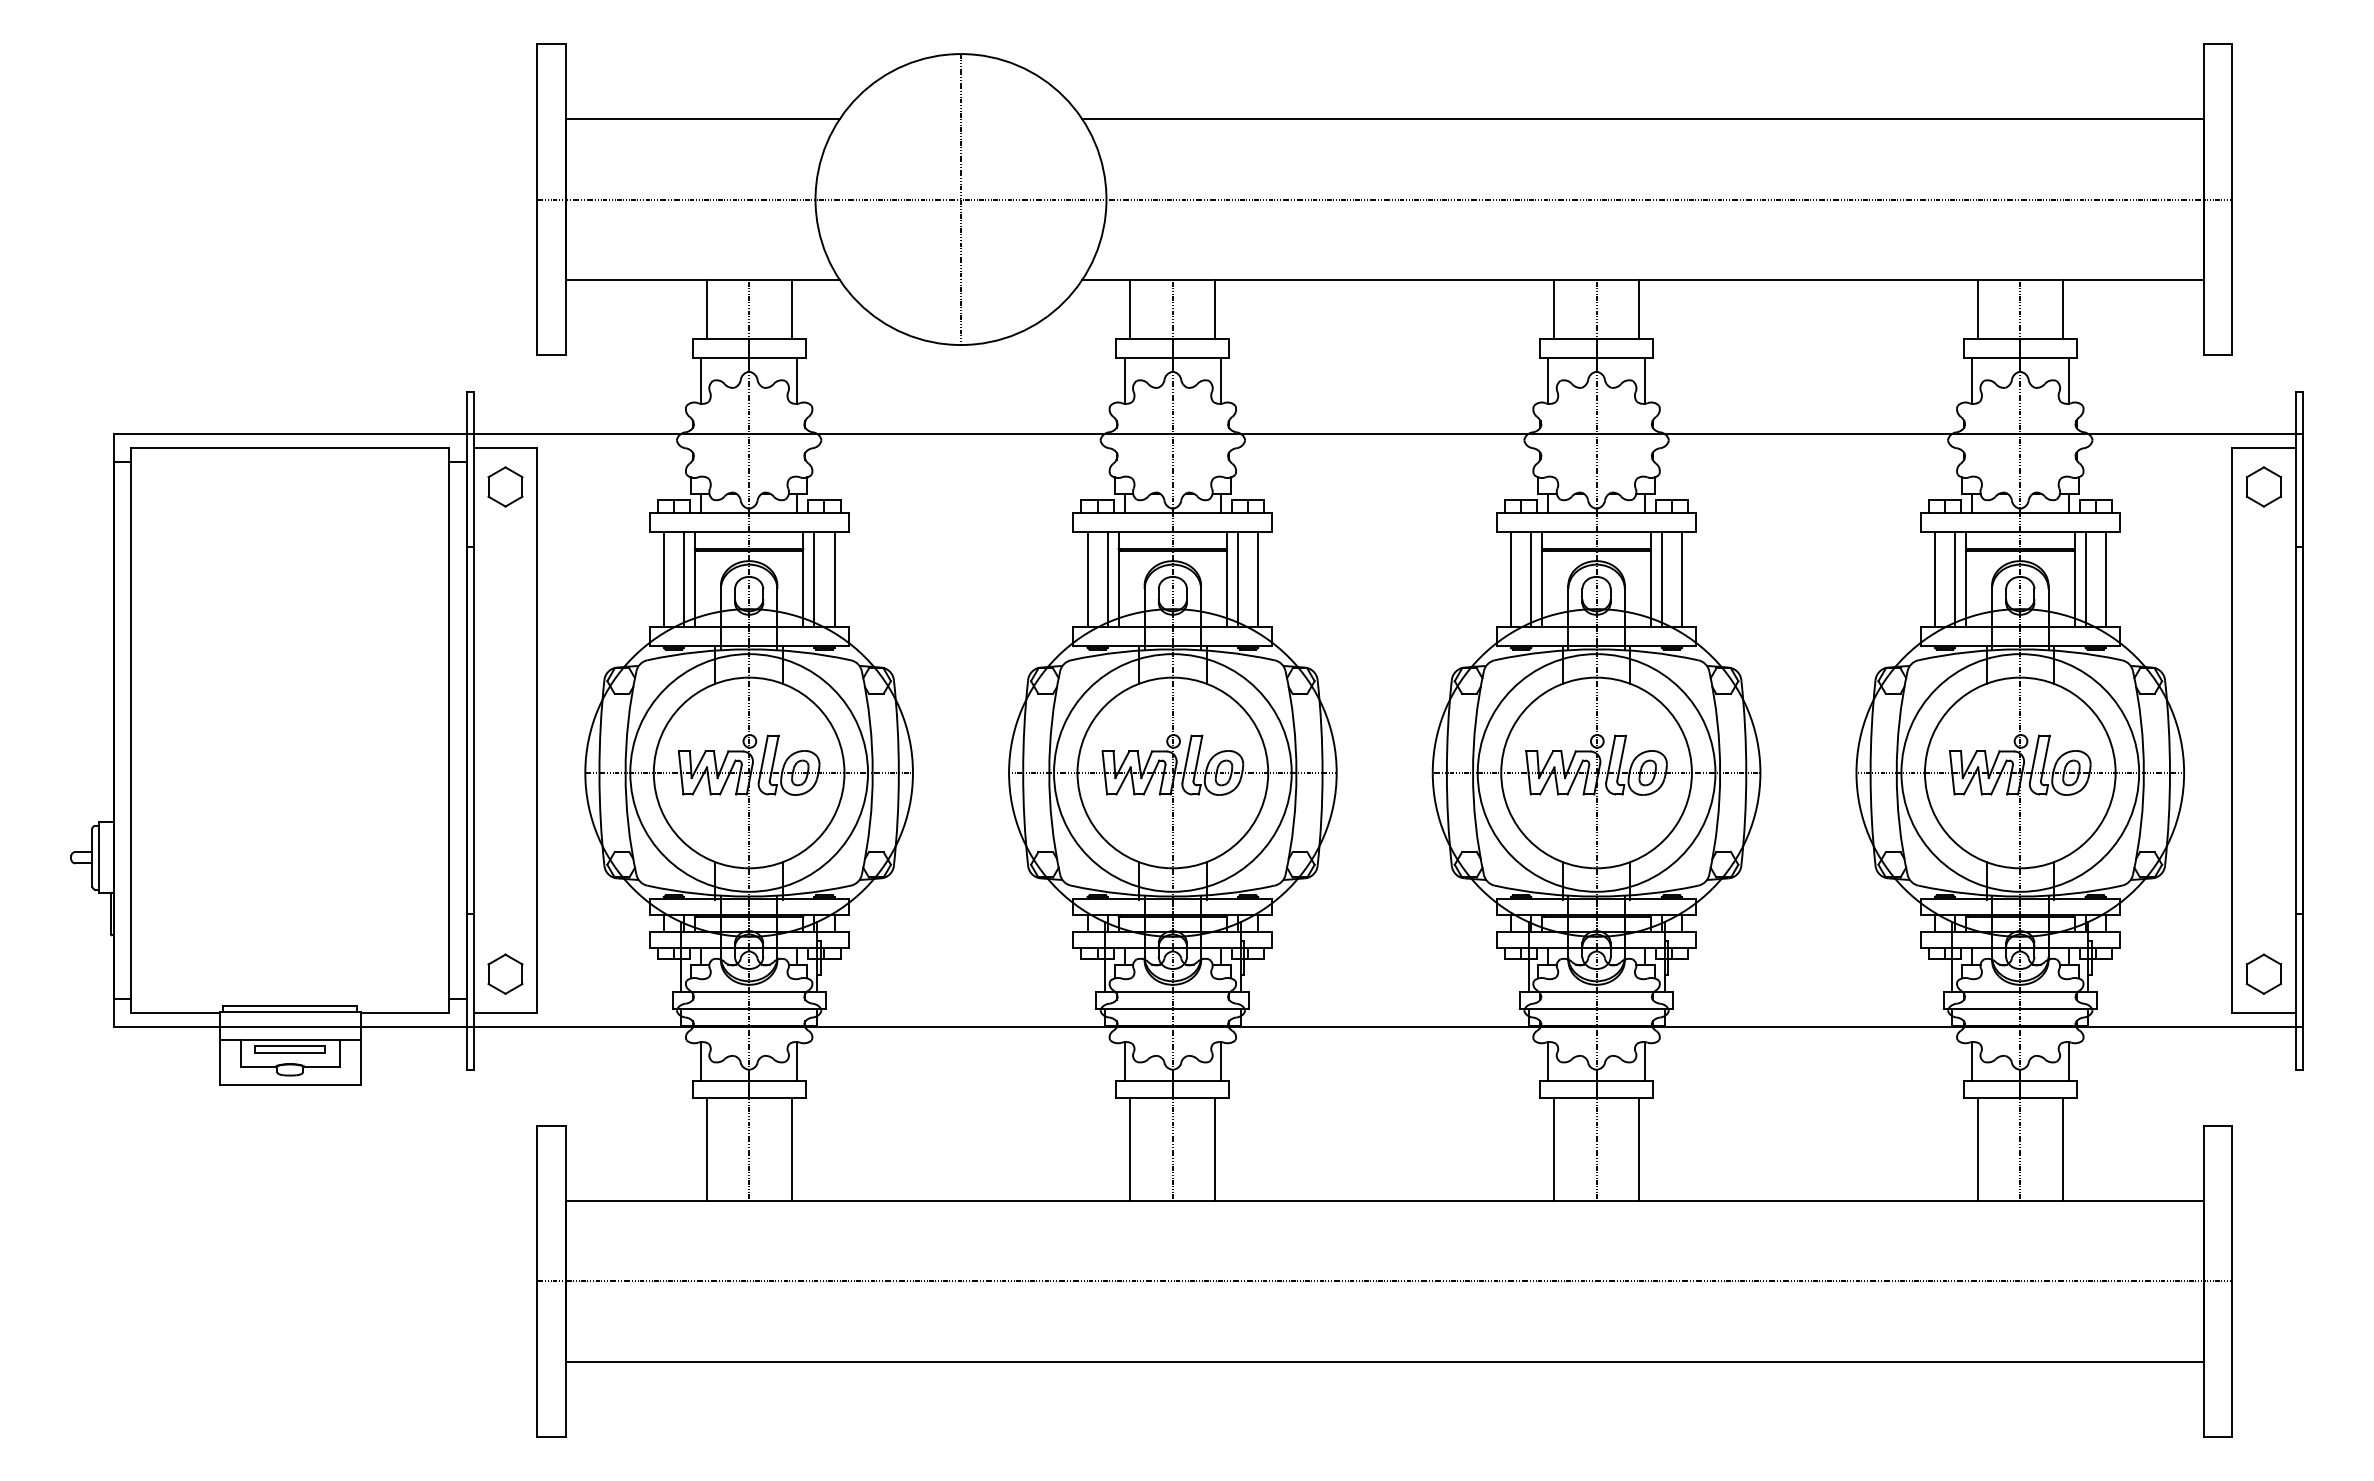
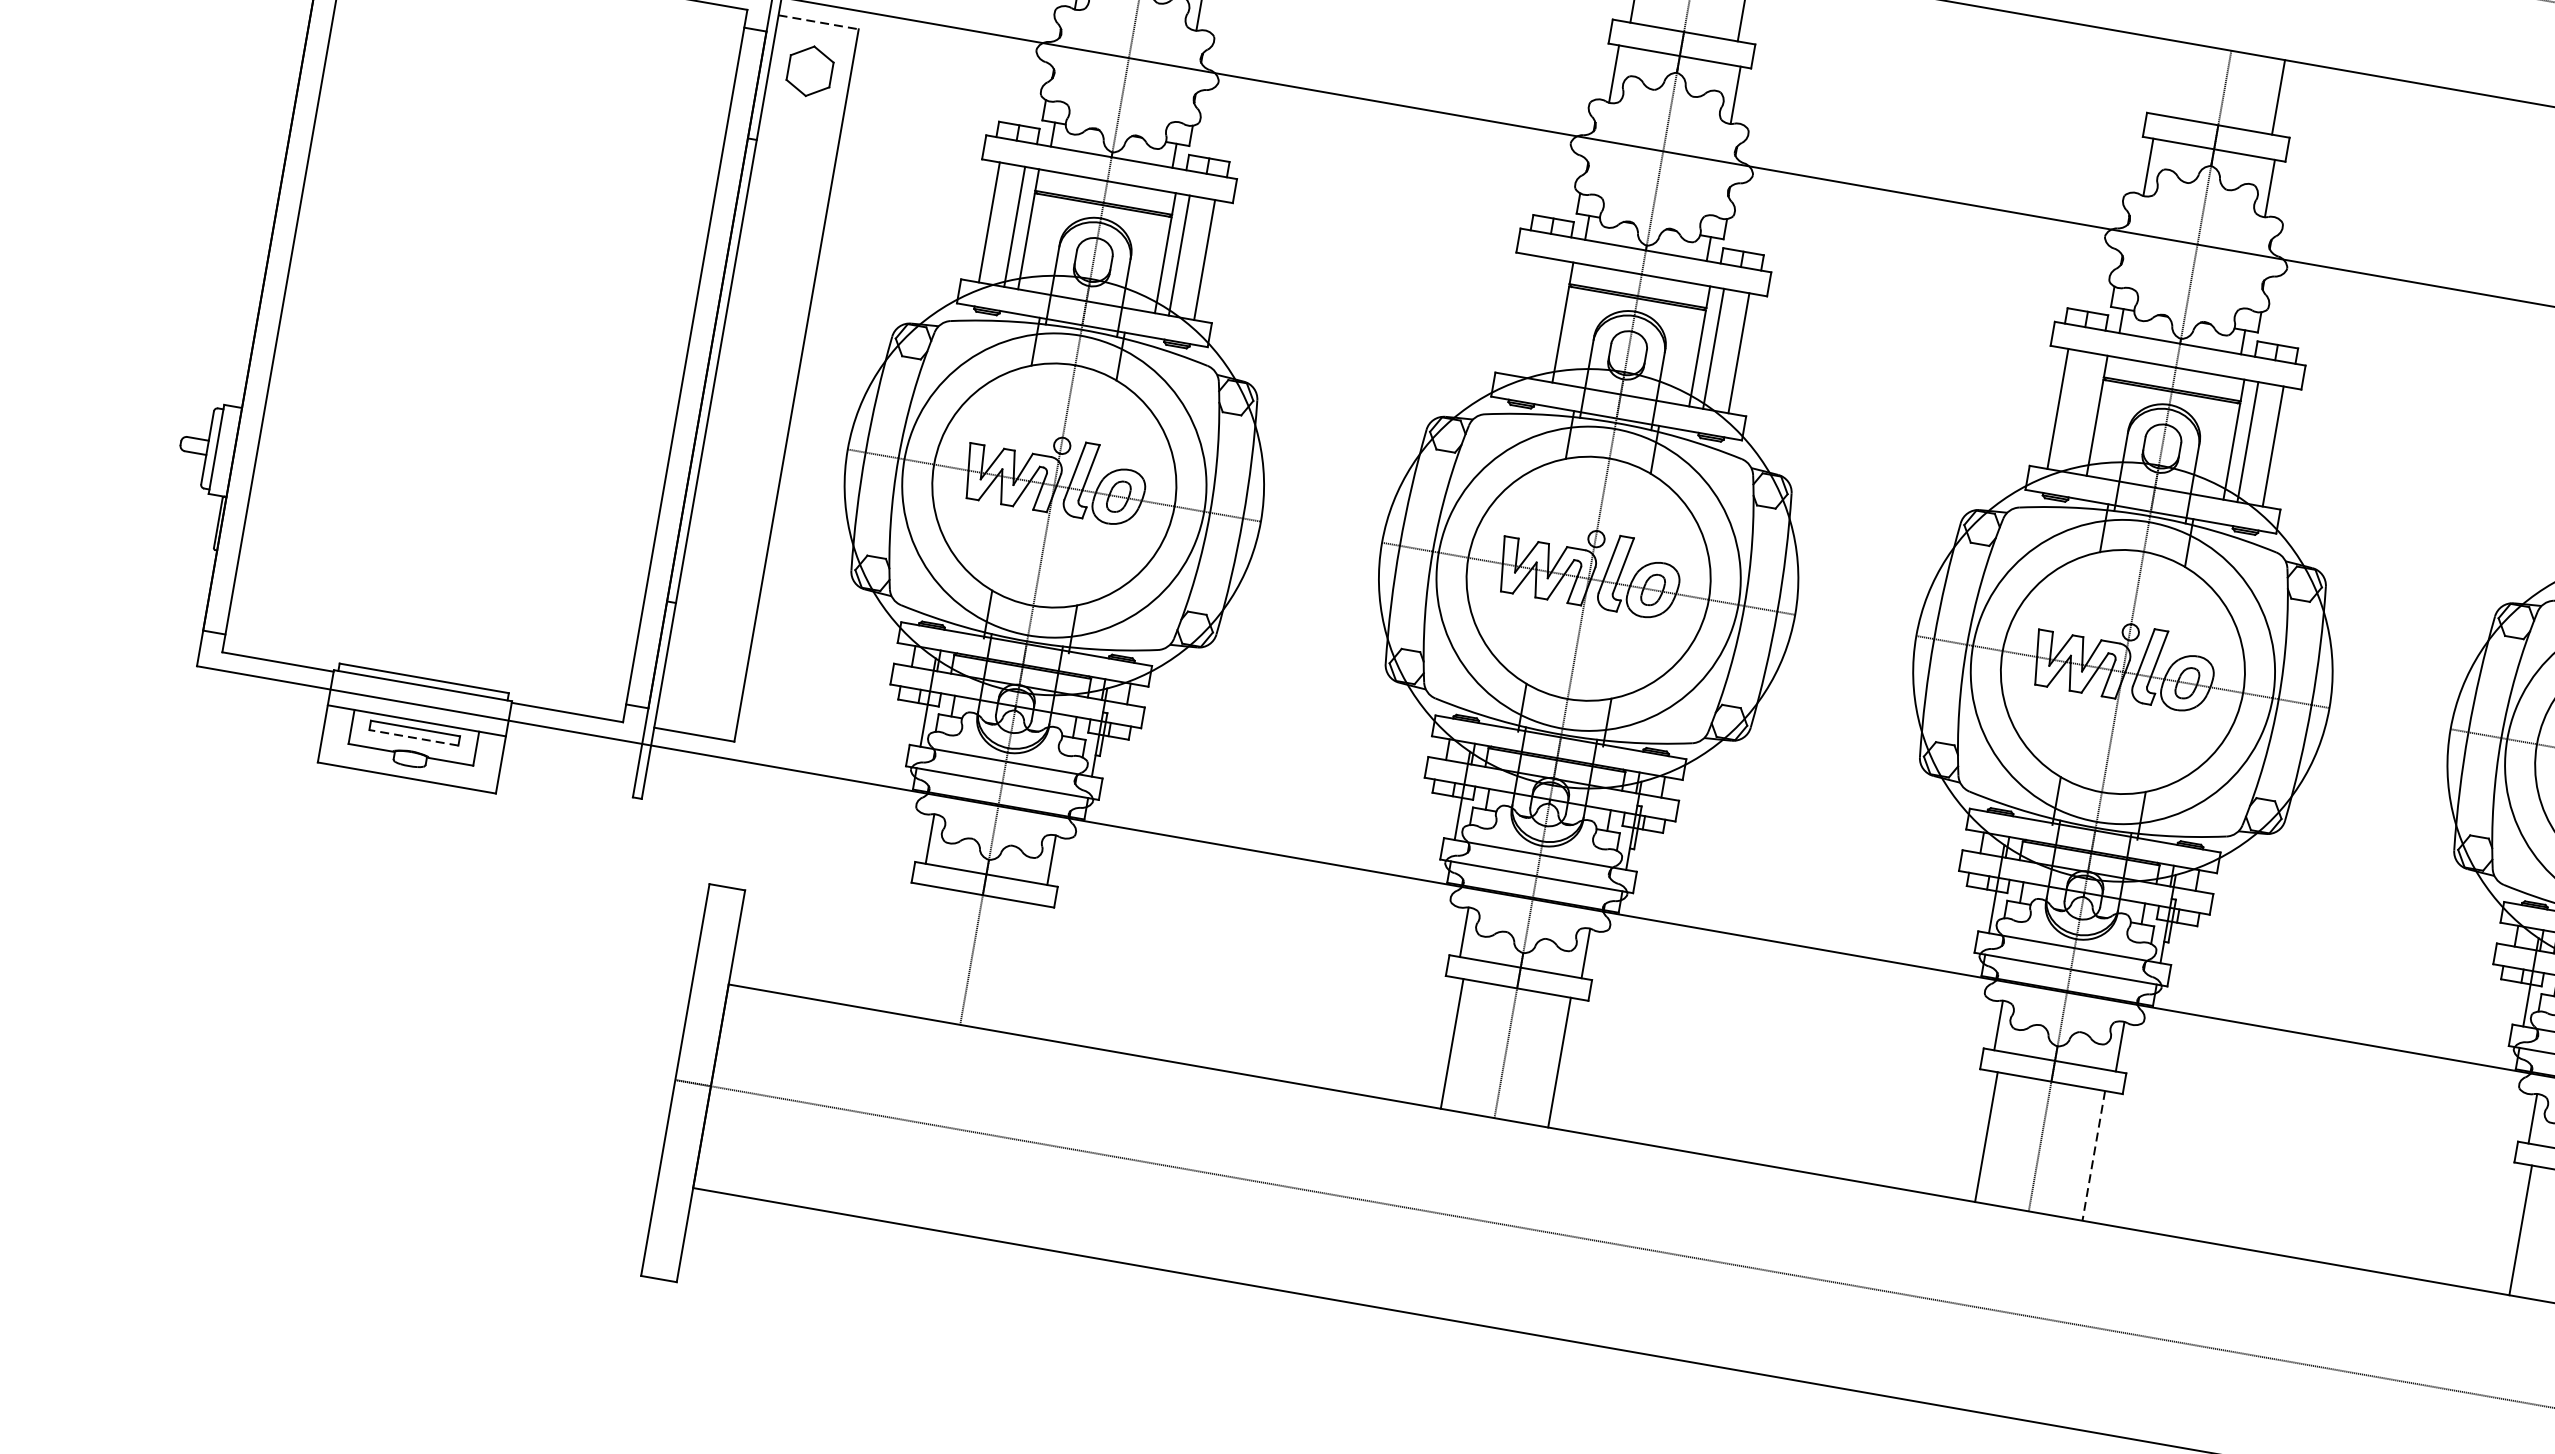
line: (1554, 309) -> (2171, 78), removed
line: (505, 448) -> (818, 22), solid -> dashed
line: (1087, 578) -> (1523, 314), removed
line: (1107, 578) -> (1549, 319), removed
line: (1531, 578) -> (2083, 412), removed
part: (505, 973) -> (702, 684), removed
line: (289, 1053) -> (413, 738), solid -> dashed
line: (706, 1148) -> (917, 949), removed
line: (791, 1148) -> (1025, 968), removed
line: (1639, 1149) -> (2094, 1156), solid -> dashed

